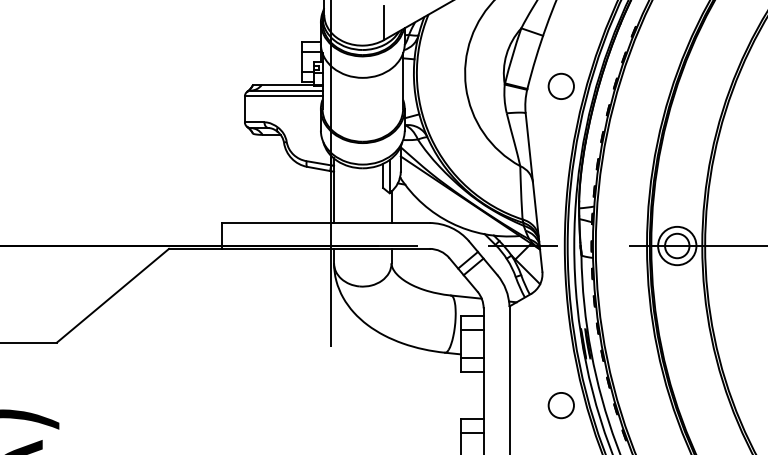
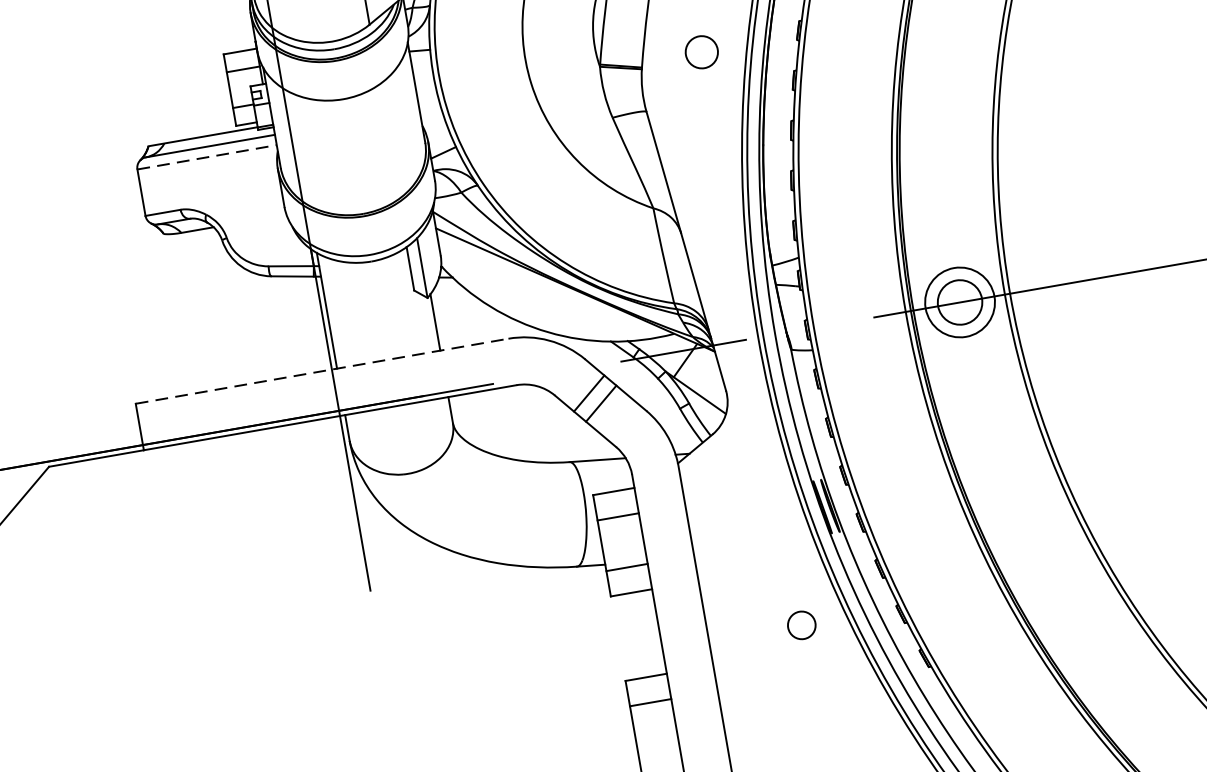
circle: (560, 85) -> (700, 51), size x0.7
line: (283, 96) -> (206, 157), solid -> dashed
line: (325, 223) -> (321, 372), solid -> dashed
circle: (560, 405) -> (800, 625), size x0.6

